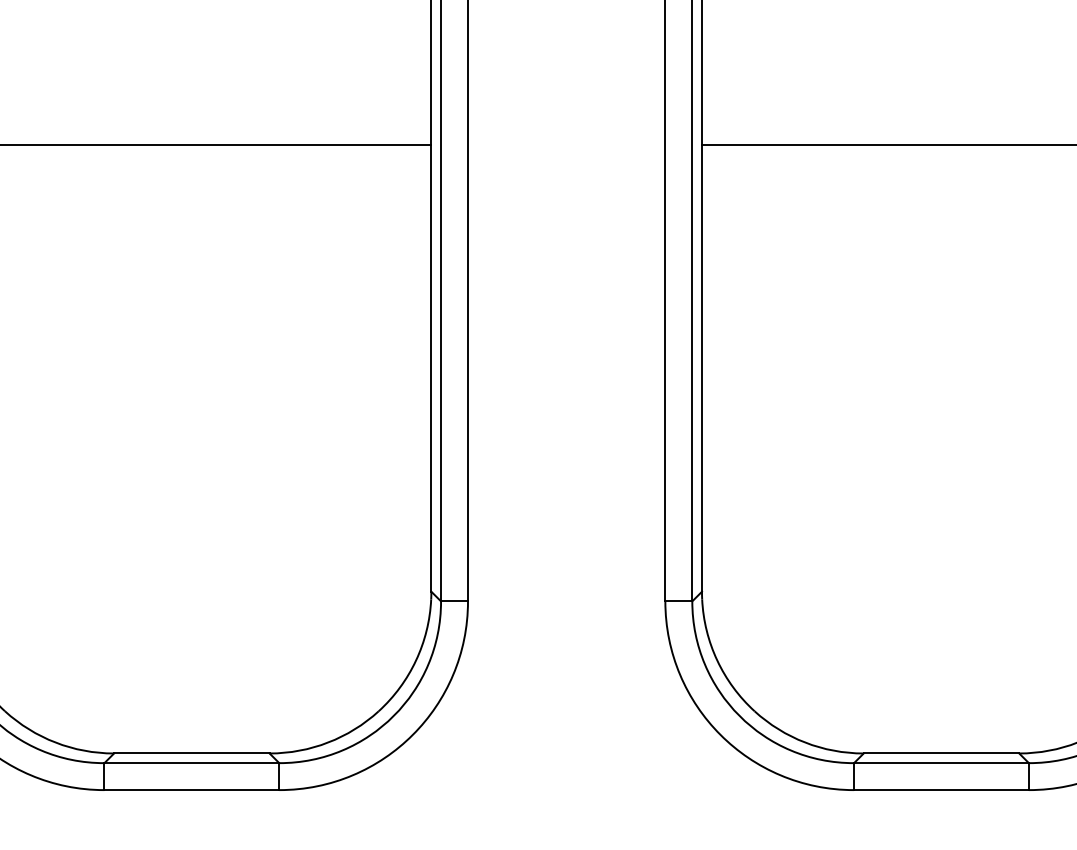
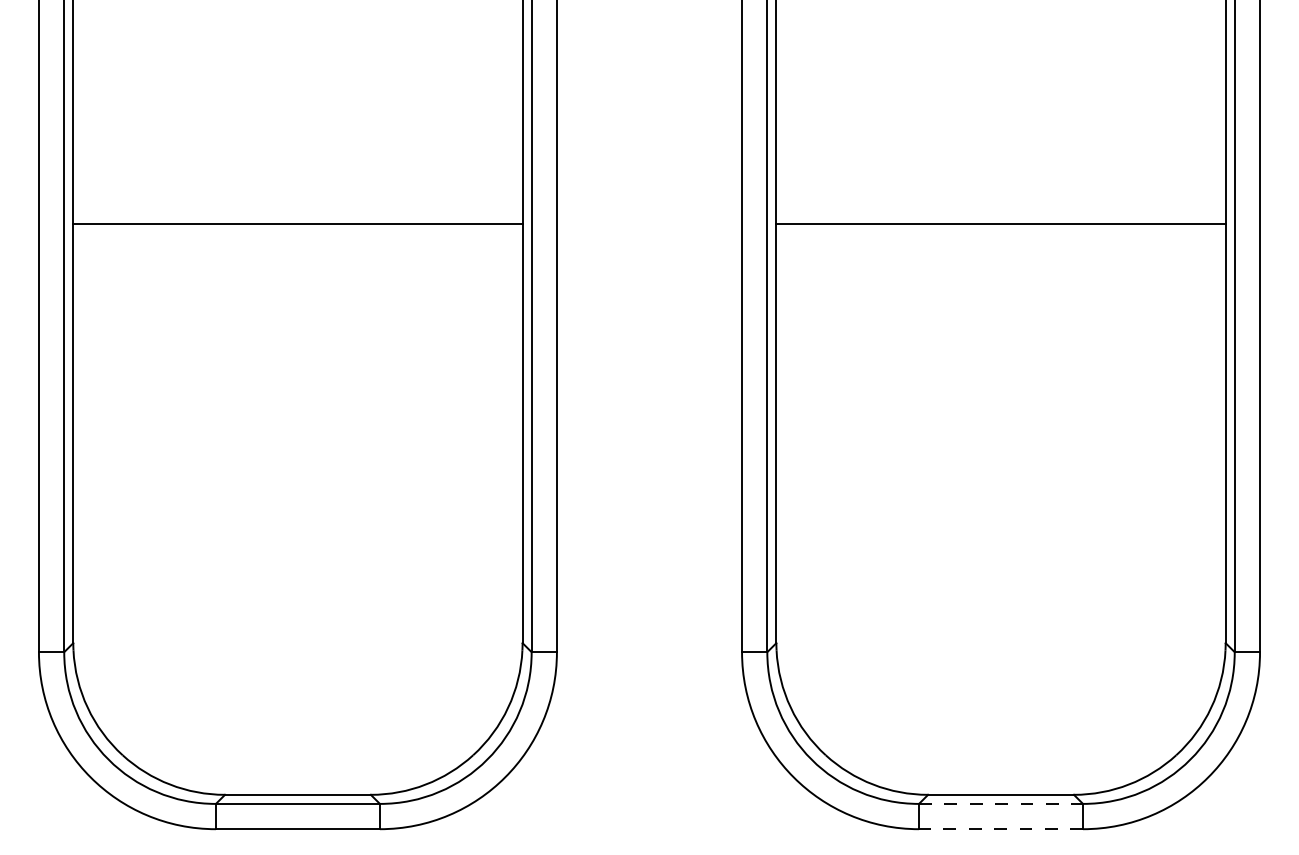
line: (941, 762) -> (1001, 803), solid -> dashed
line: (941, 790) -> (1001, 829), solid -> dashed

